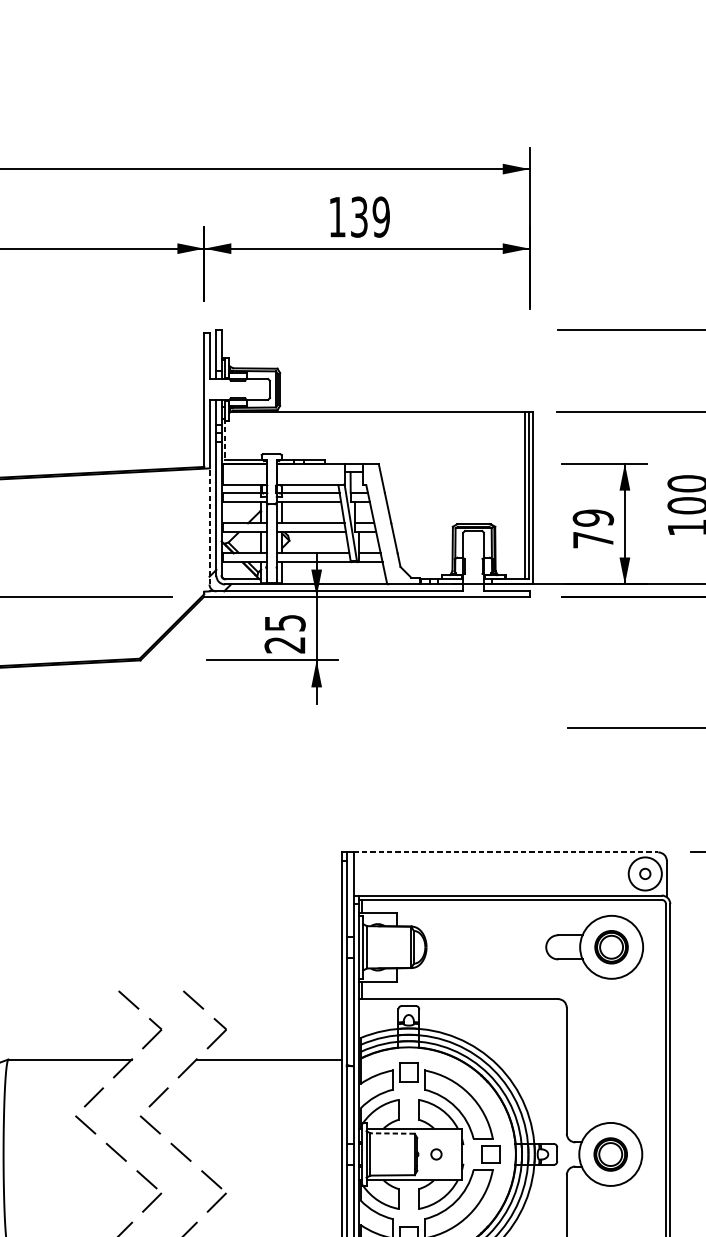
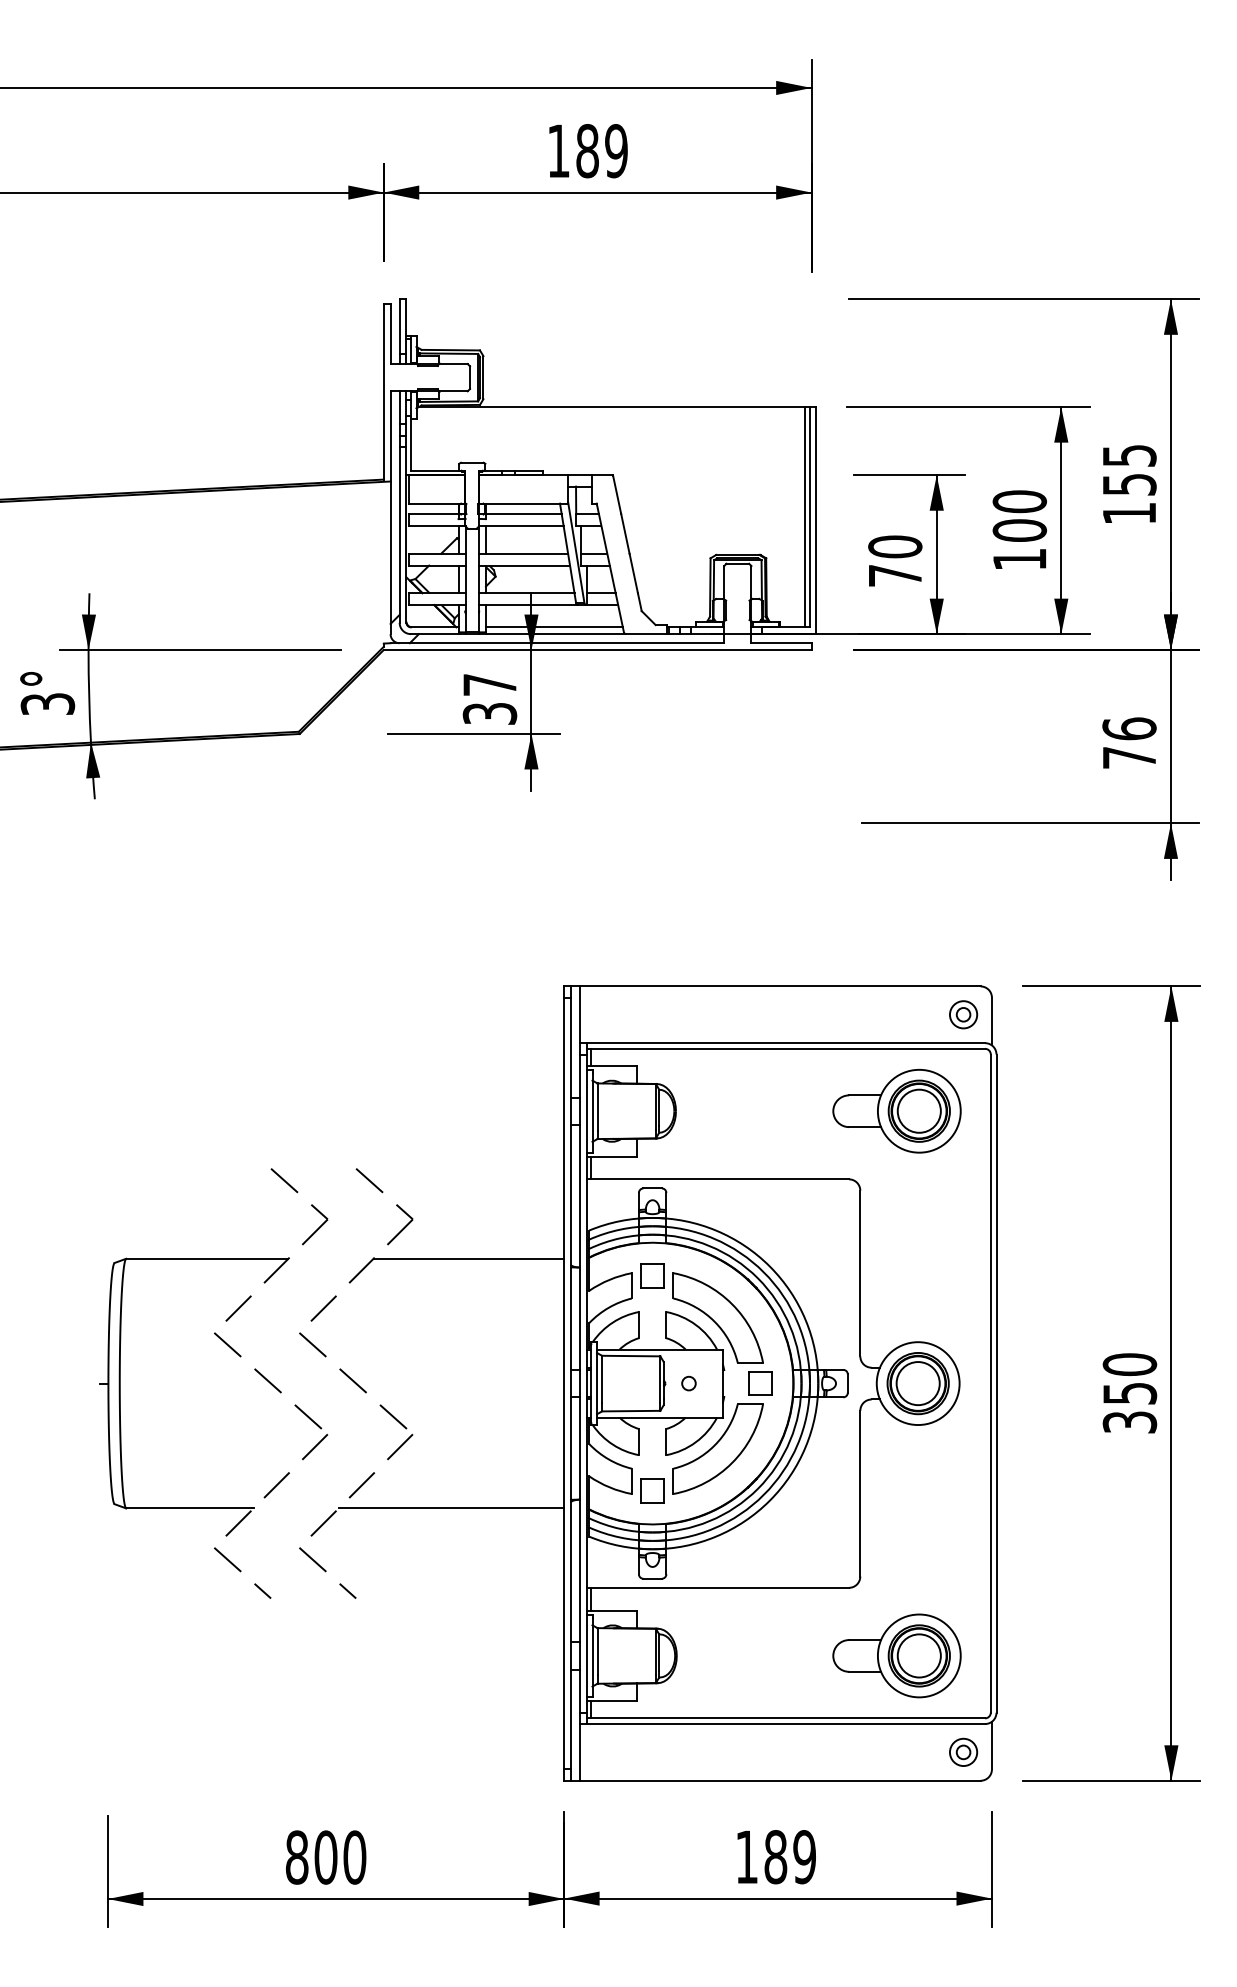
text: (359, 217) -> (587, 151), 139 -> 189
line: (225, 439) -> (411, 443), dashed -> solid
text: (593, 517) -> (895, 546), 79 -> 70
line: (209, 526) -> (390, 557), dashed -> solid
line: (334, 579) -> (554, 627), added
text: (285, 634) -> (490, 699), 25 -> 37
line: (506, 852) -> (780, 986), dashed -> solid
circle: (645, 873) -> (963, 1014), size x0.62
part: (611, 946) -> (918, 1110), size x1.43
line: (391, 1133) -> (630, 1356), dashed -> solid
part: (610, 1154) -> (917, 1383), size x1.43

